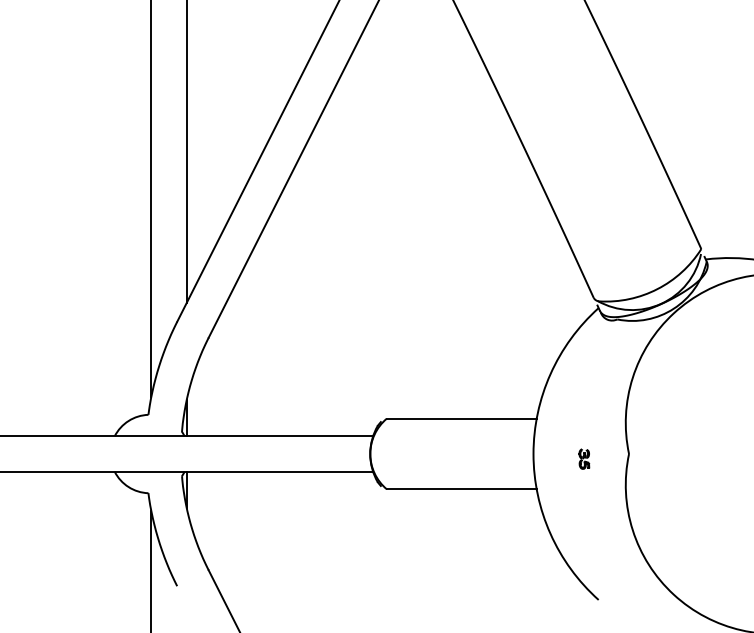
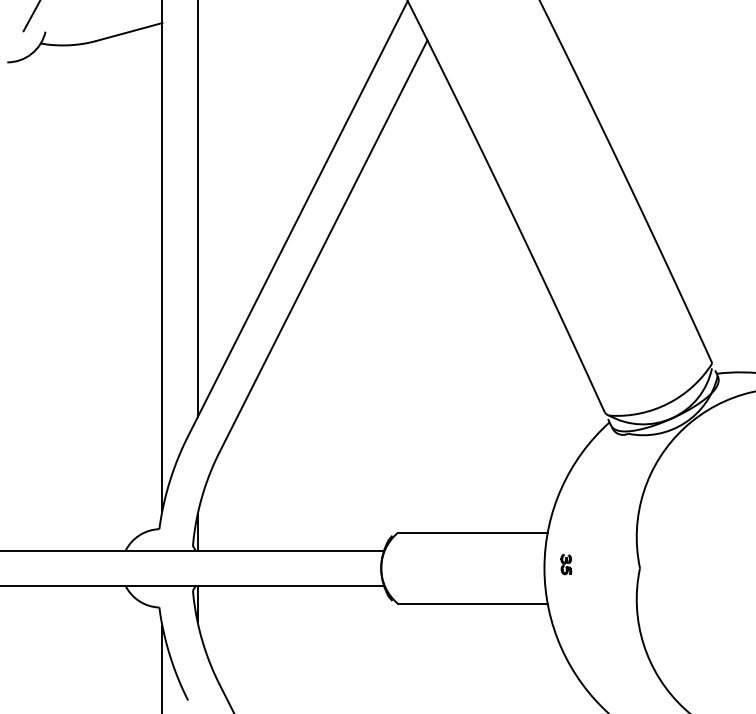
part: (584, 459) -> (566, 564), moved

